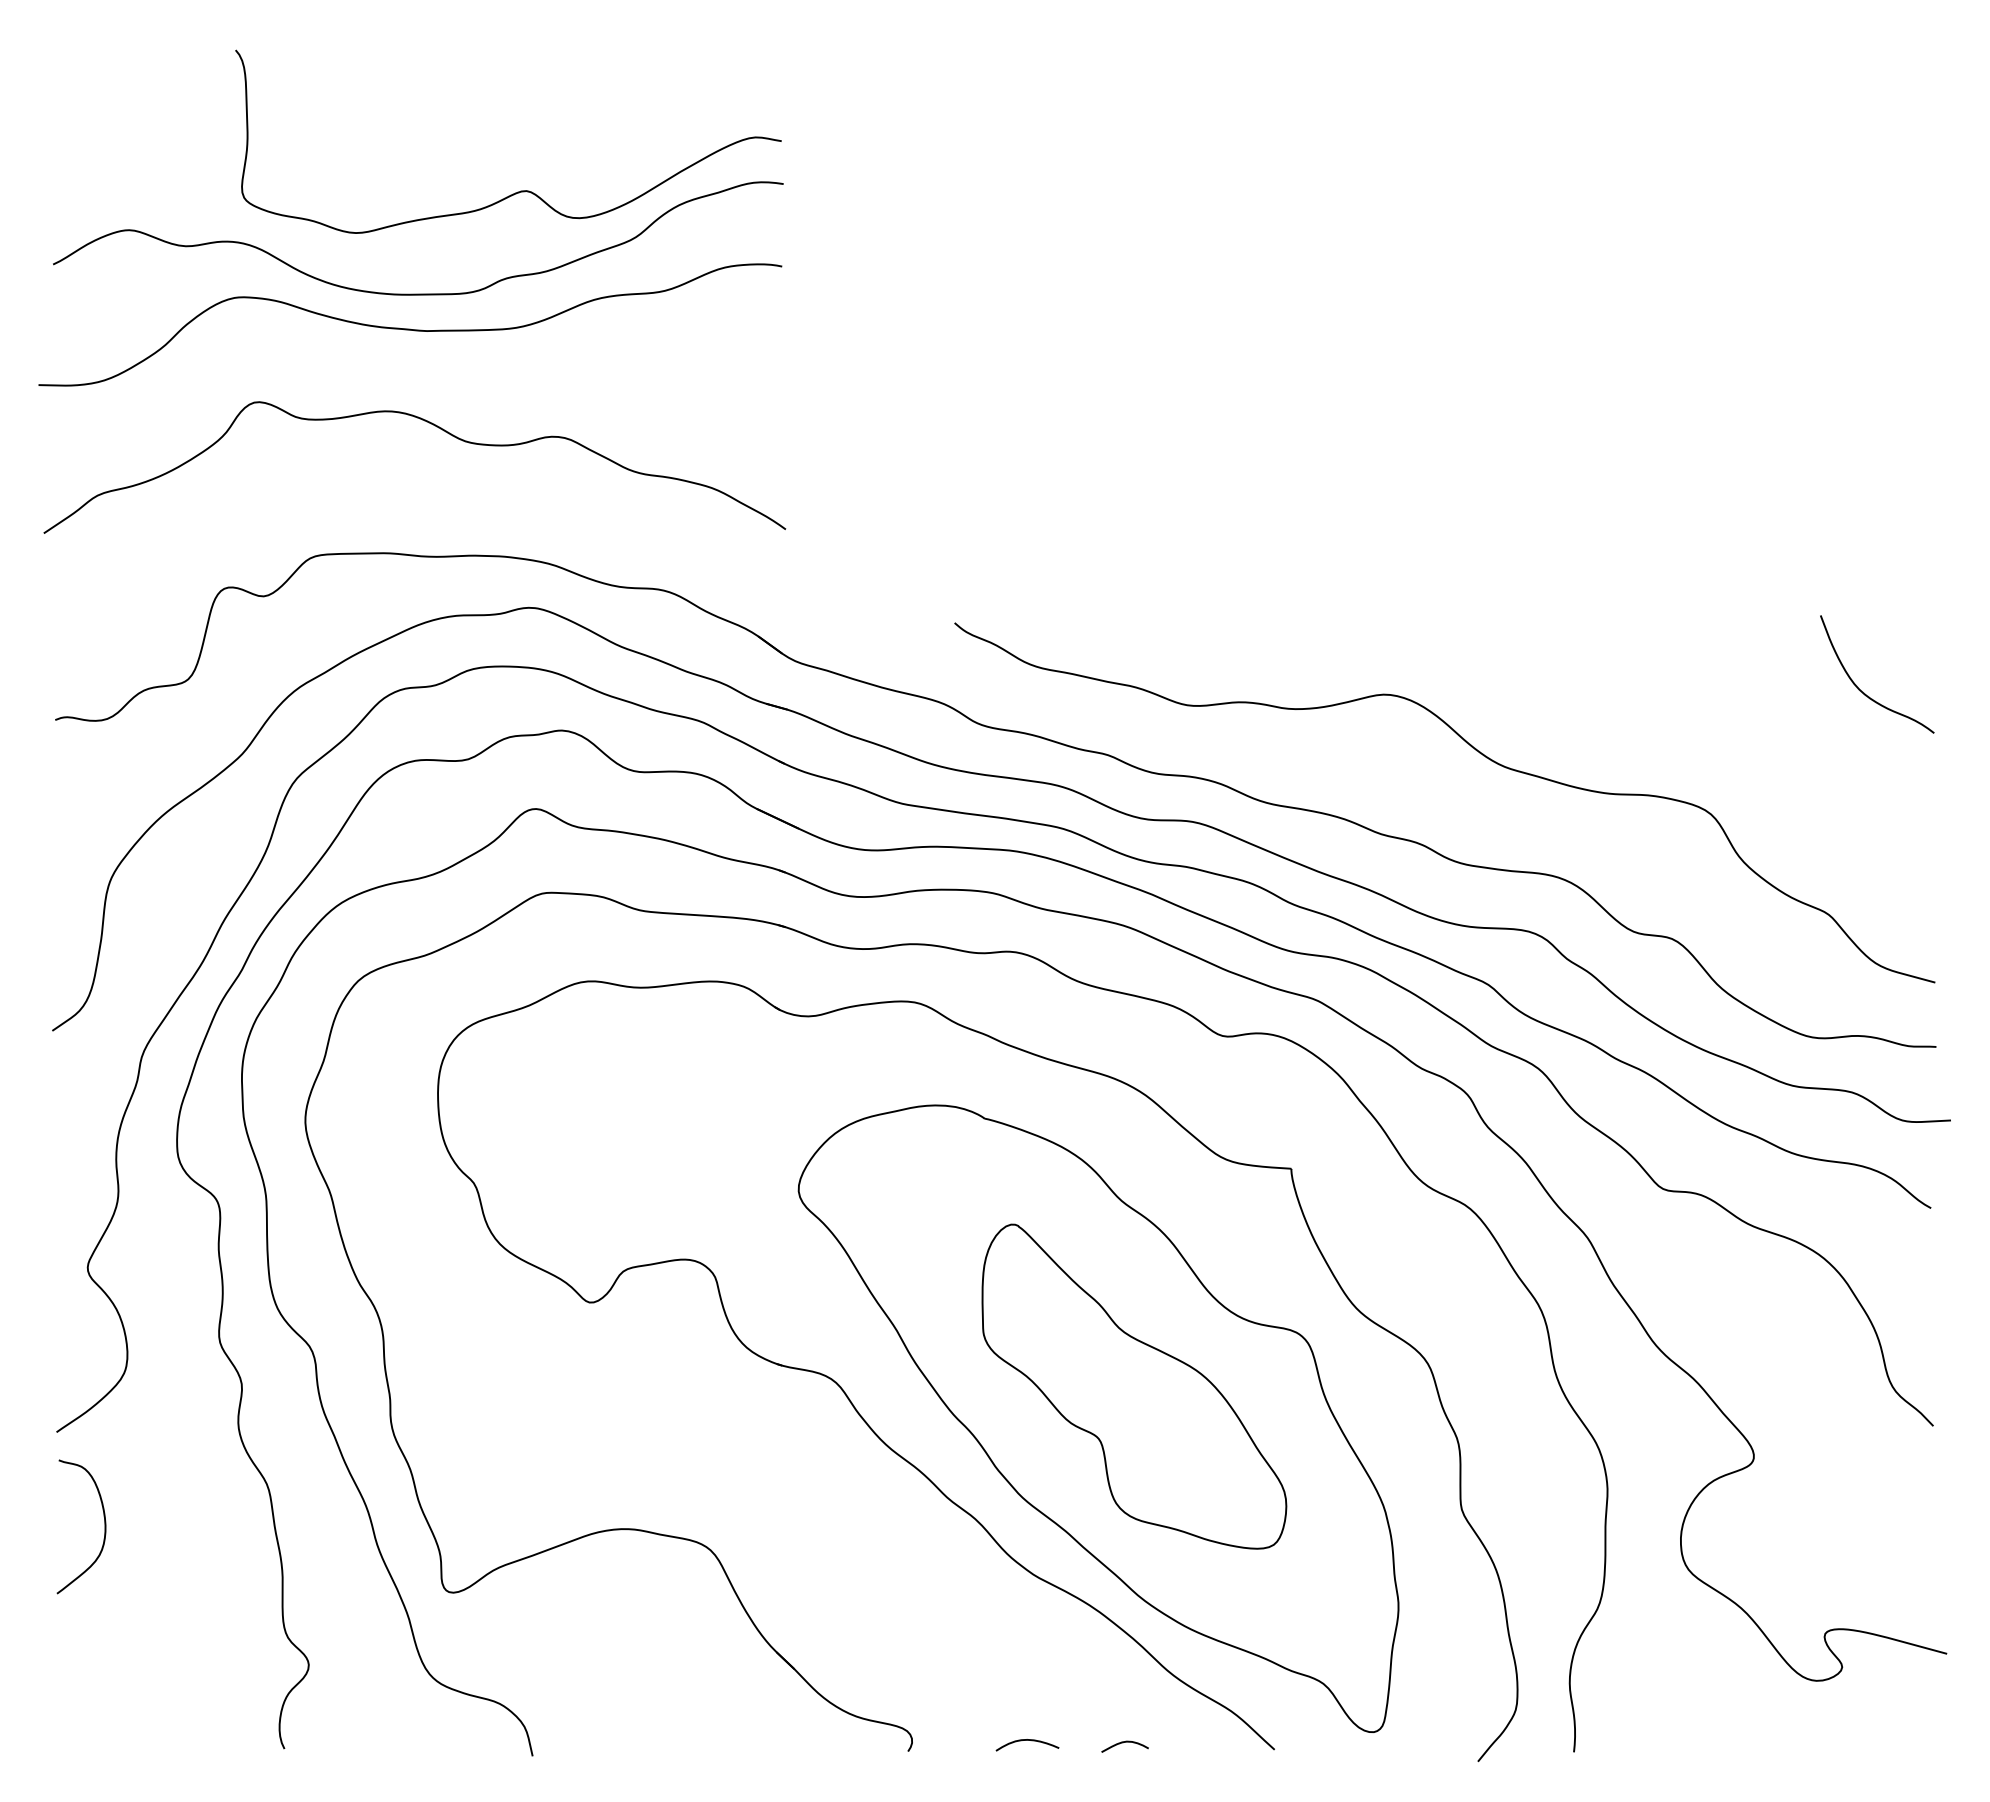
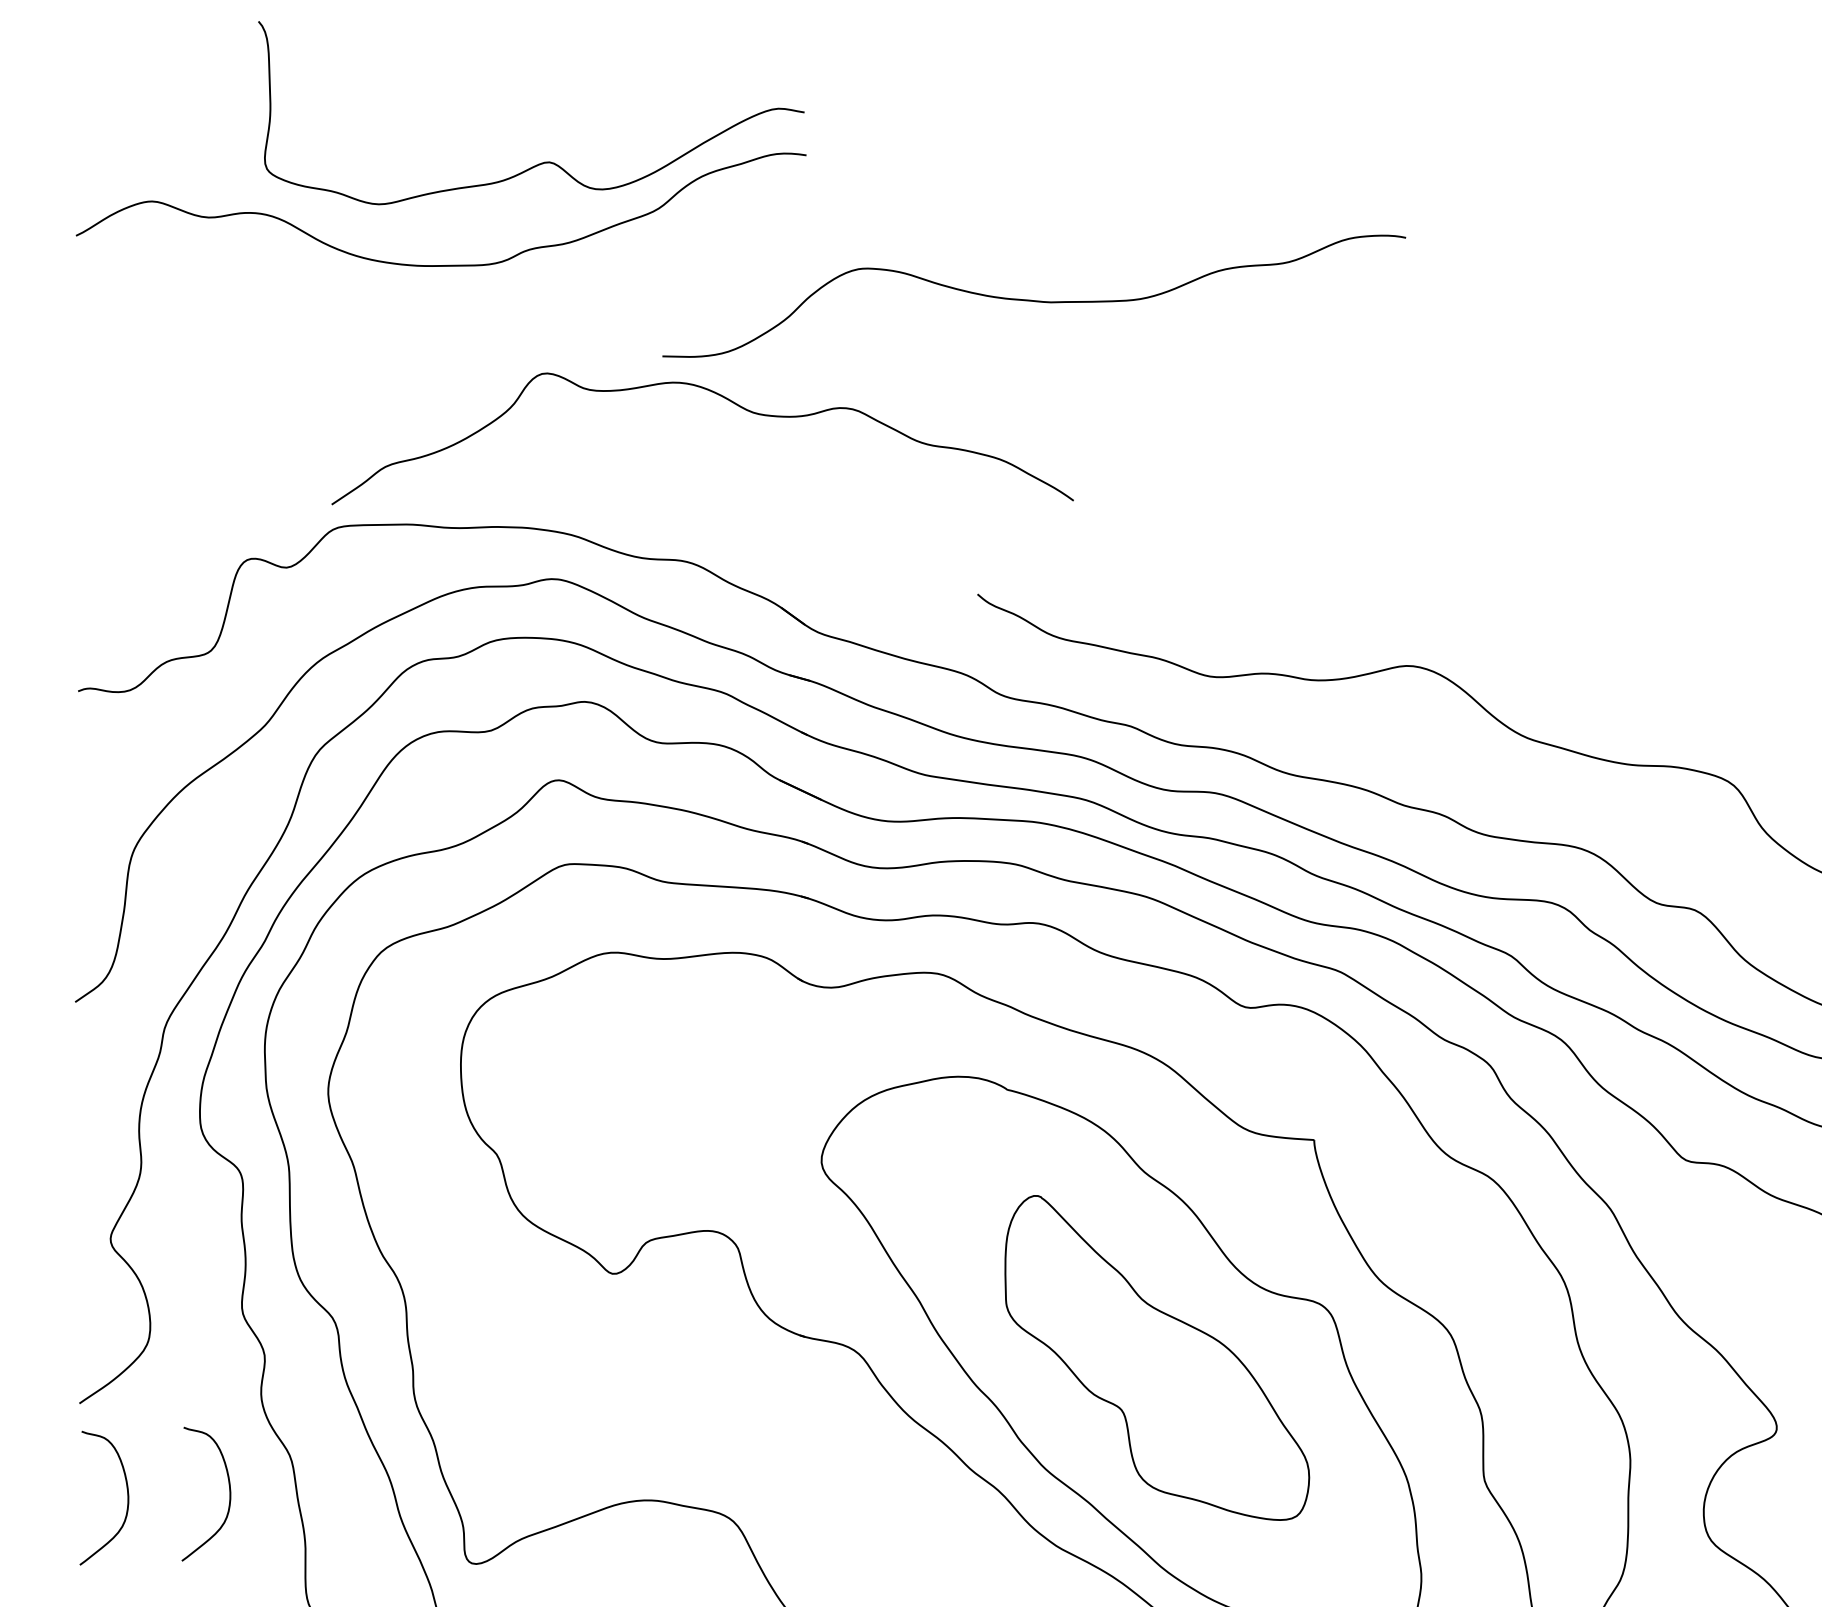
curve: (410, 328) -> (1034, 299), moved
curve: (436, 427) -> (724, 398), moved
curve: (206, 1522) -> (229, 1493), added

